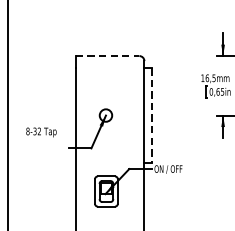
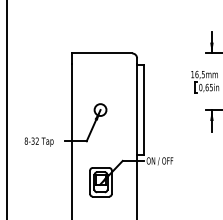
line: (108, 56) -> (102, 53), dashed -> solid
line: (152, 116) -> (144, 110), dashed -> solid
text: (40, 131) -> (38, 141), moved

